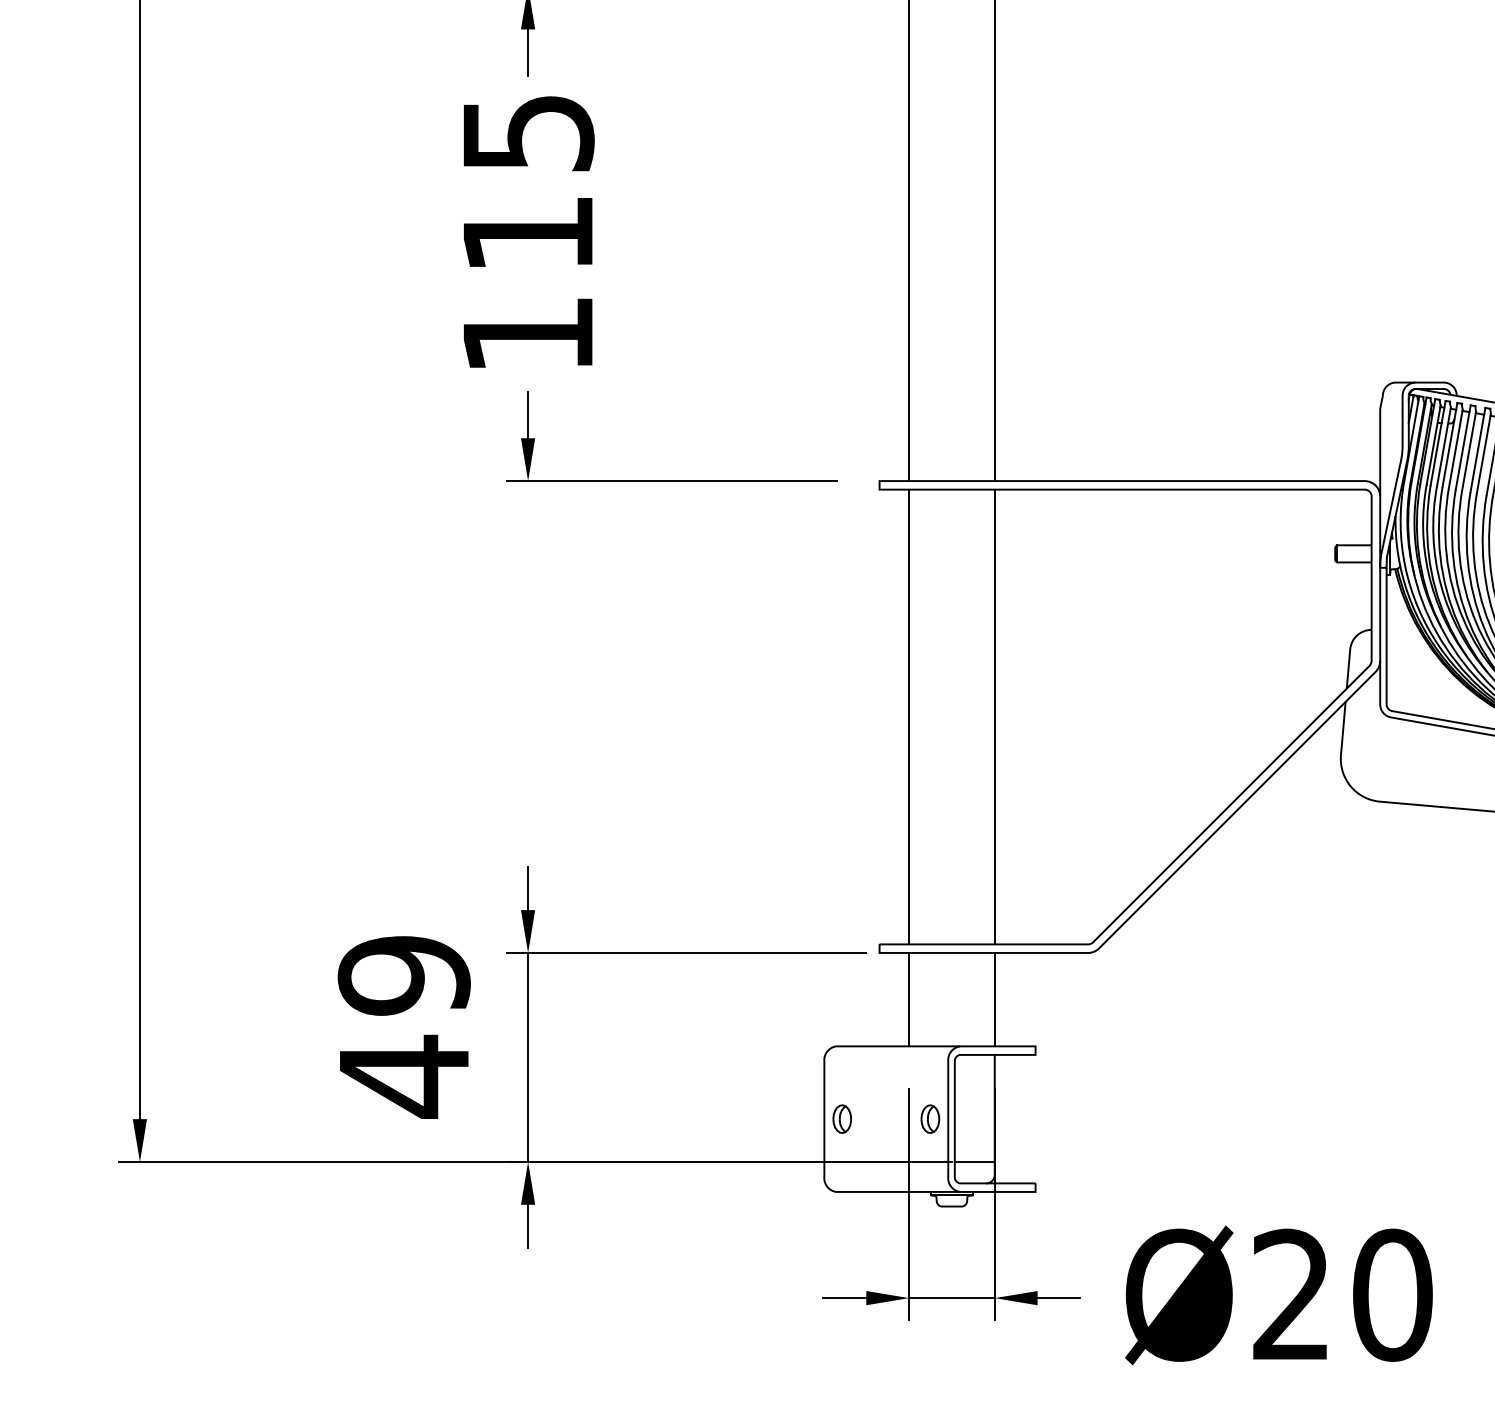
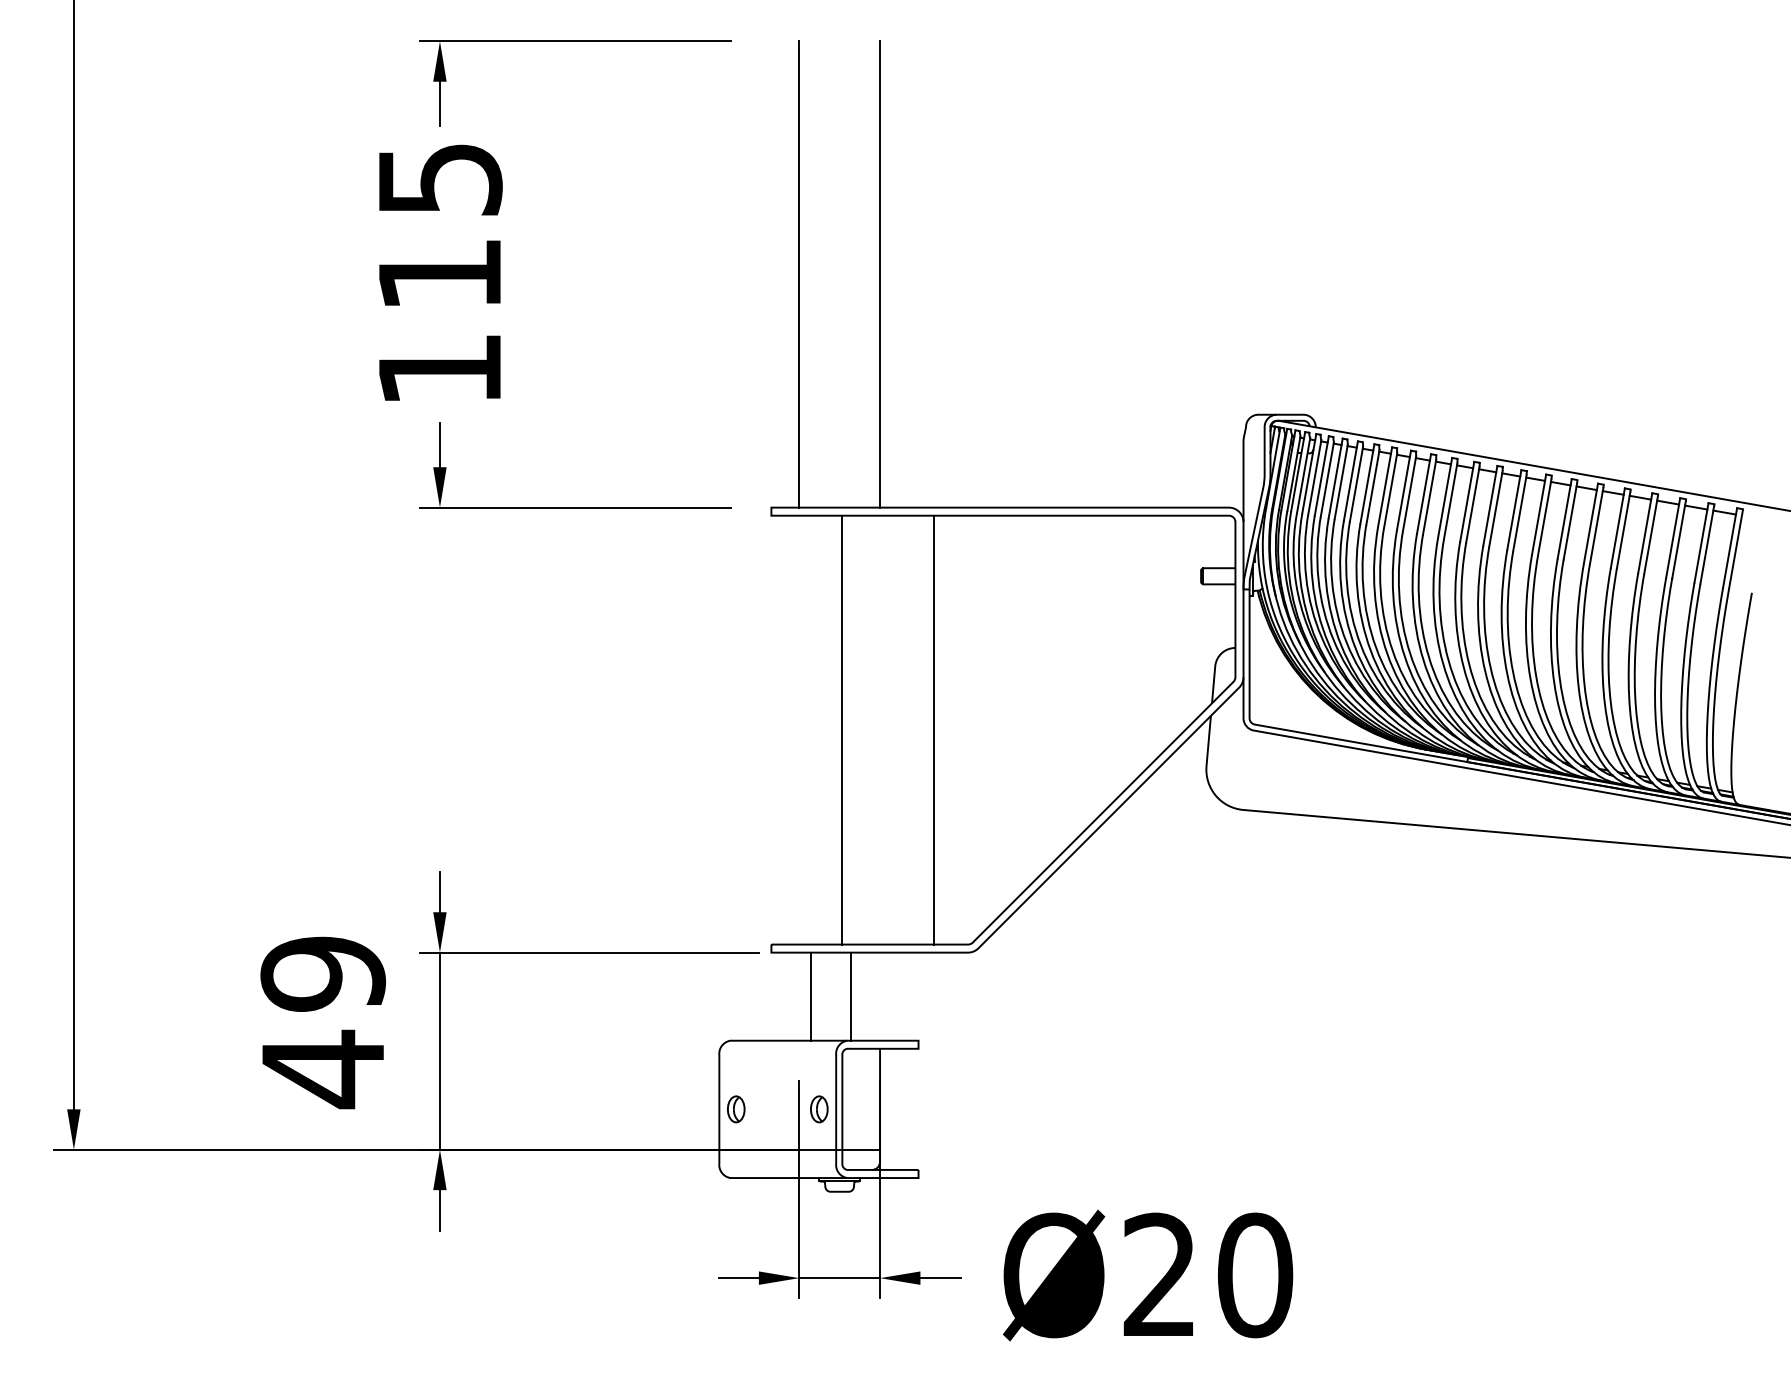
line: (909, 716) -> (842, 729), moved
line: (995, 716) -> (934, 729), moved
line: (909, 999) -> (851, 996), moved
line: (995, 999) -> (811, 996), moved

